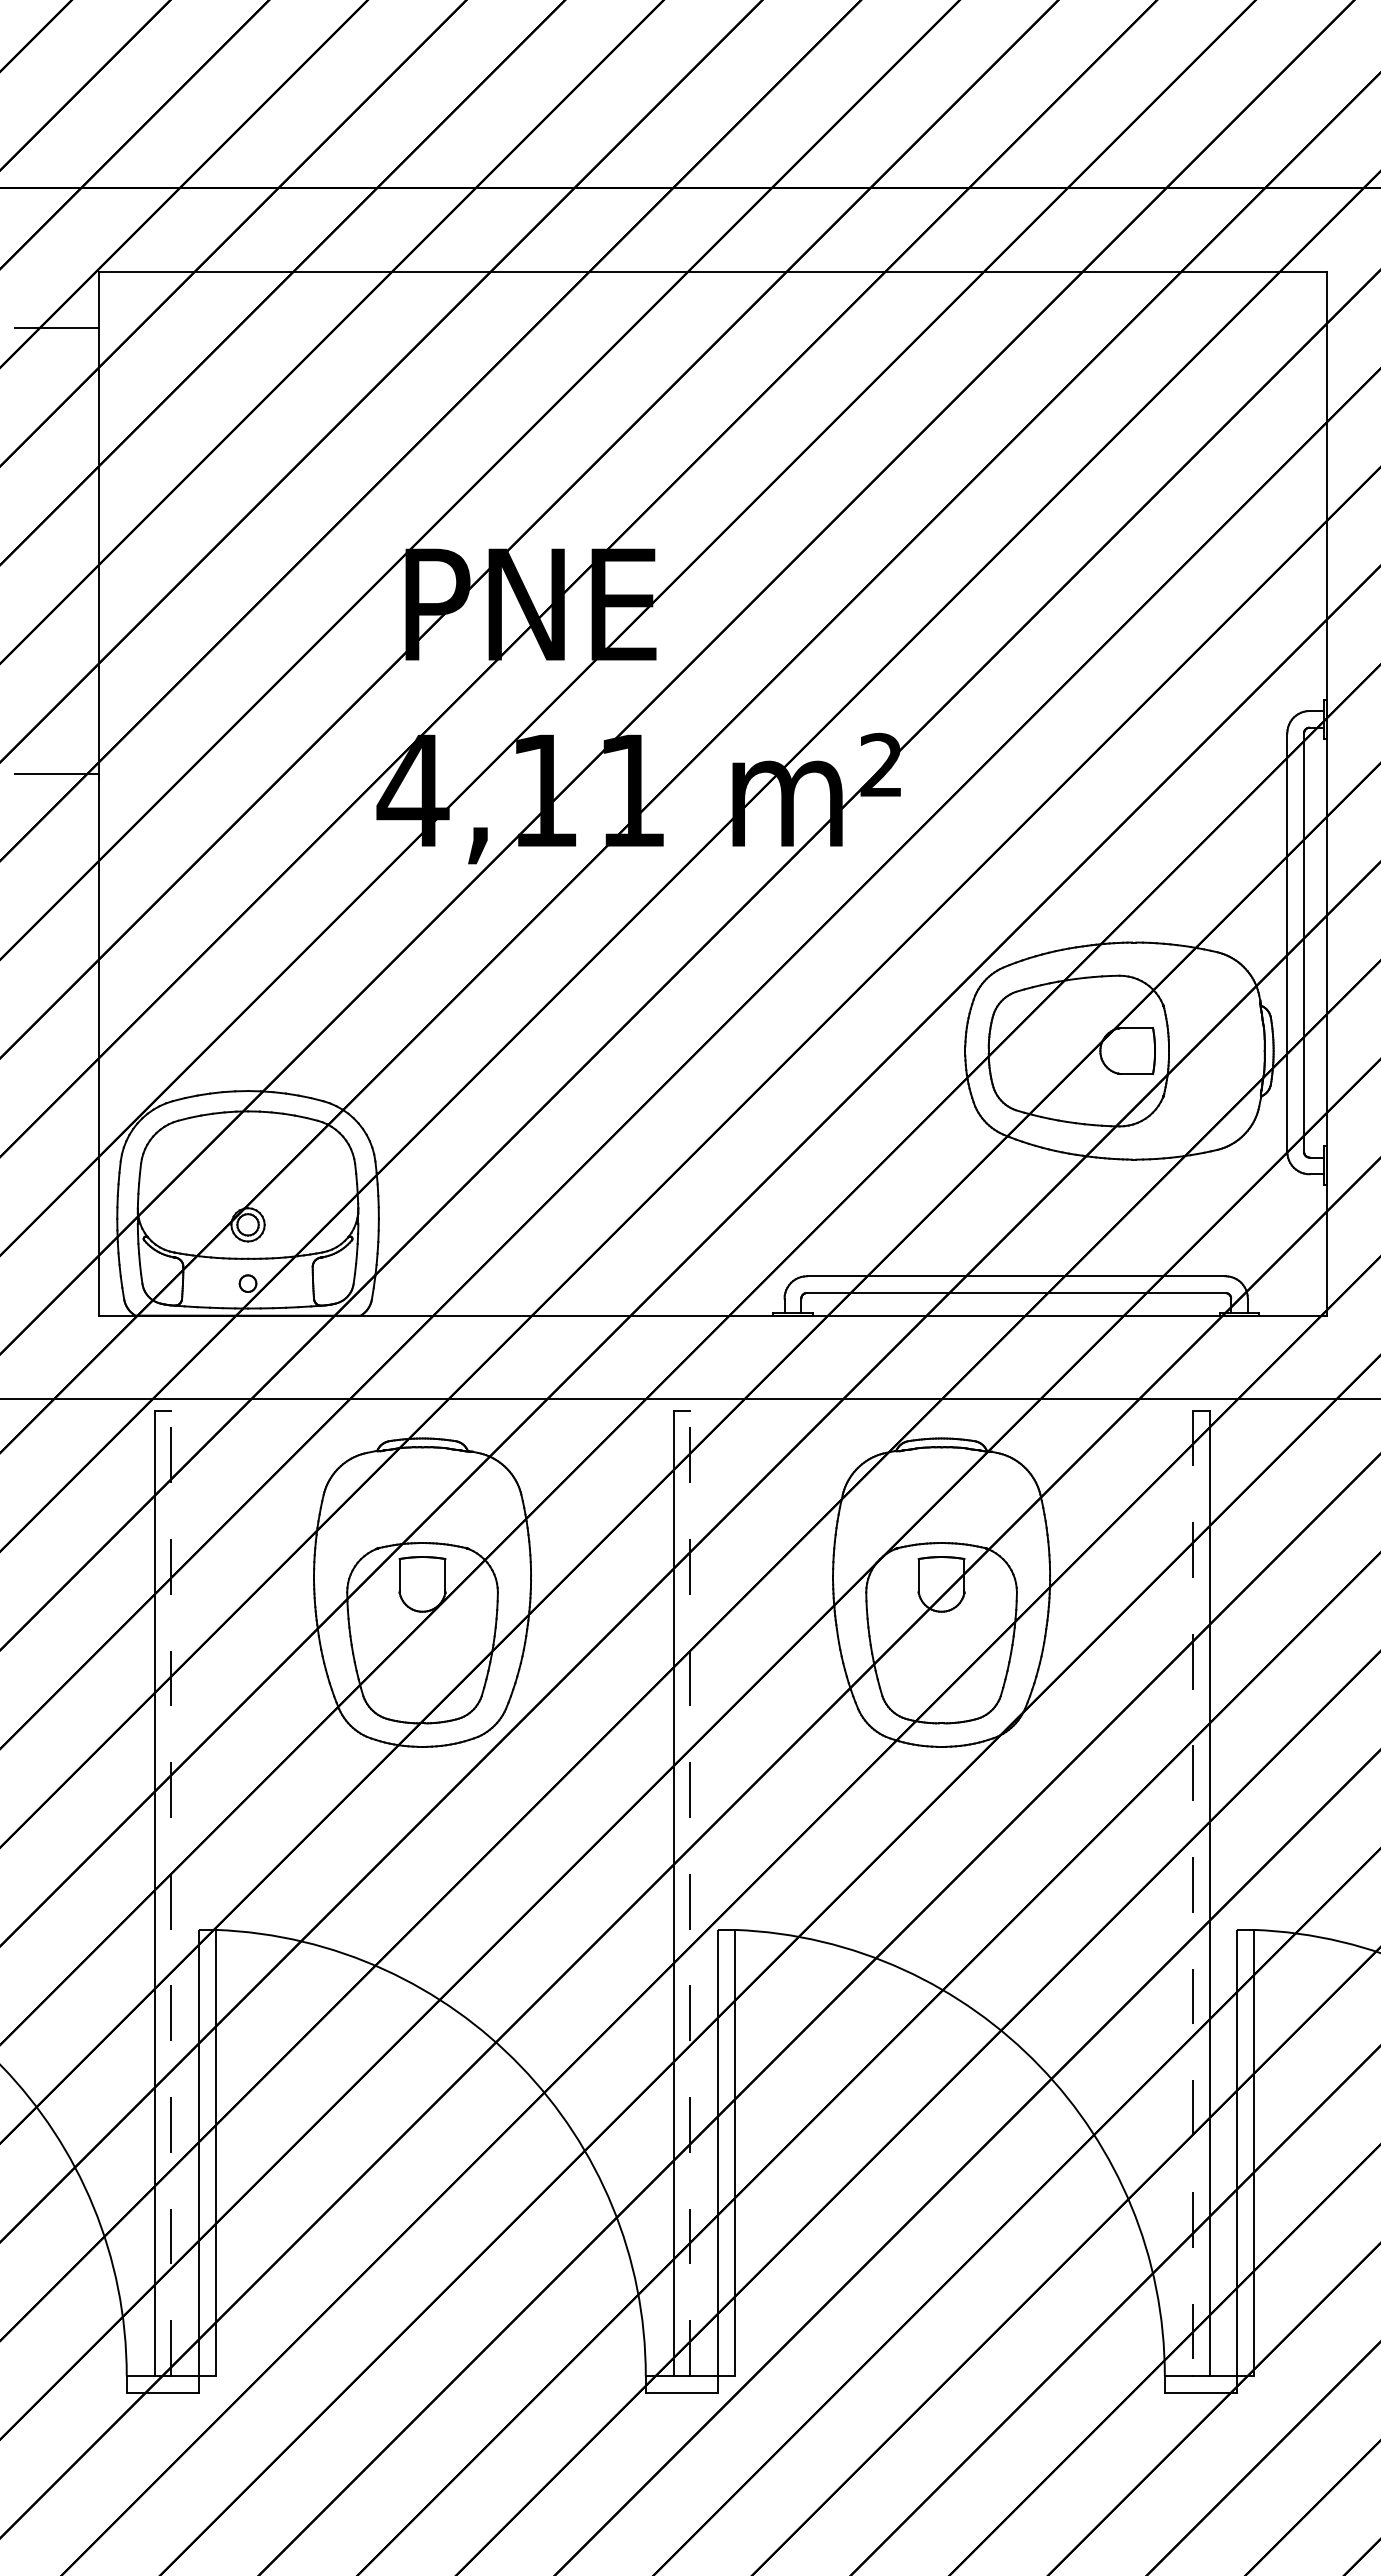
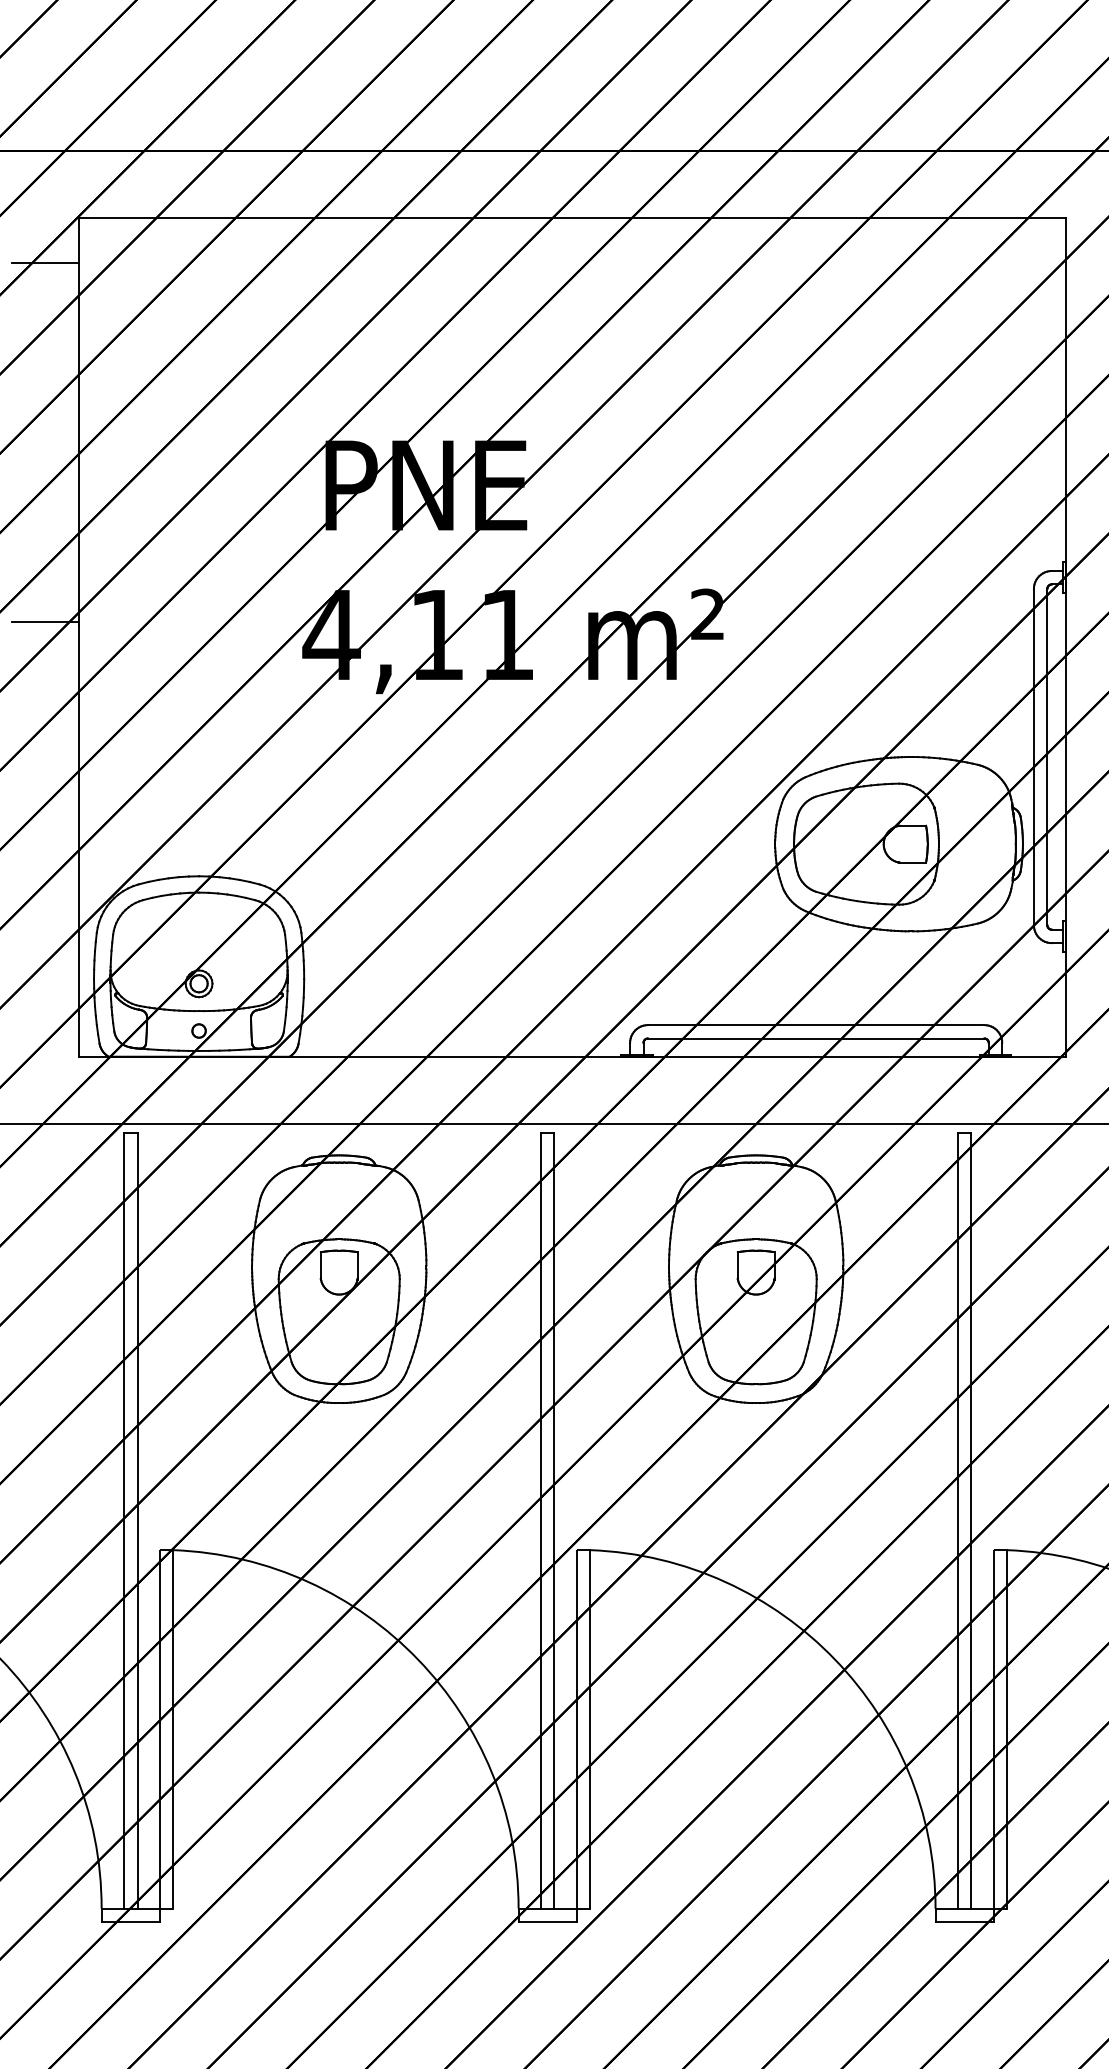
line: (171, 1893) -> (137, 1520), dashed -> solid
line: (690, 1893) -> (554, 1520), dashed -> solid
line: (1192, 1893) -> (957, 1520), dashed -> solid

